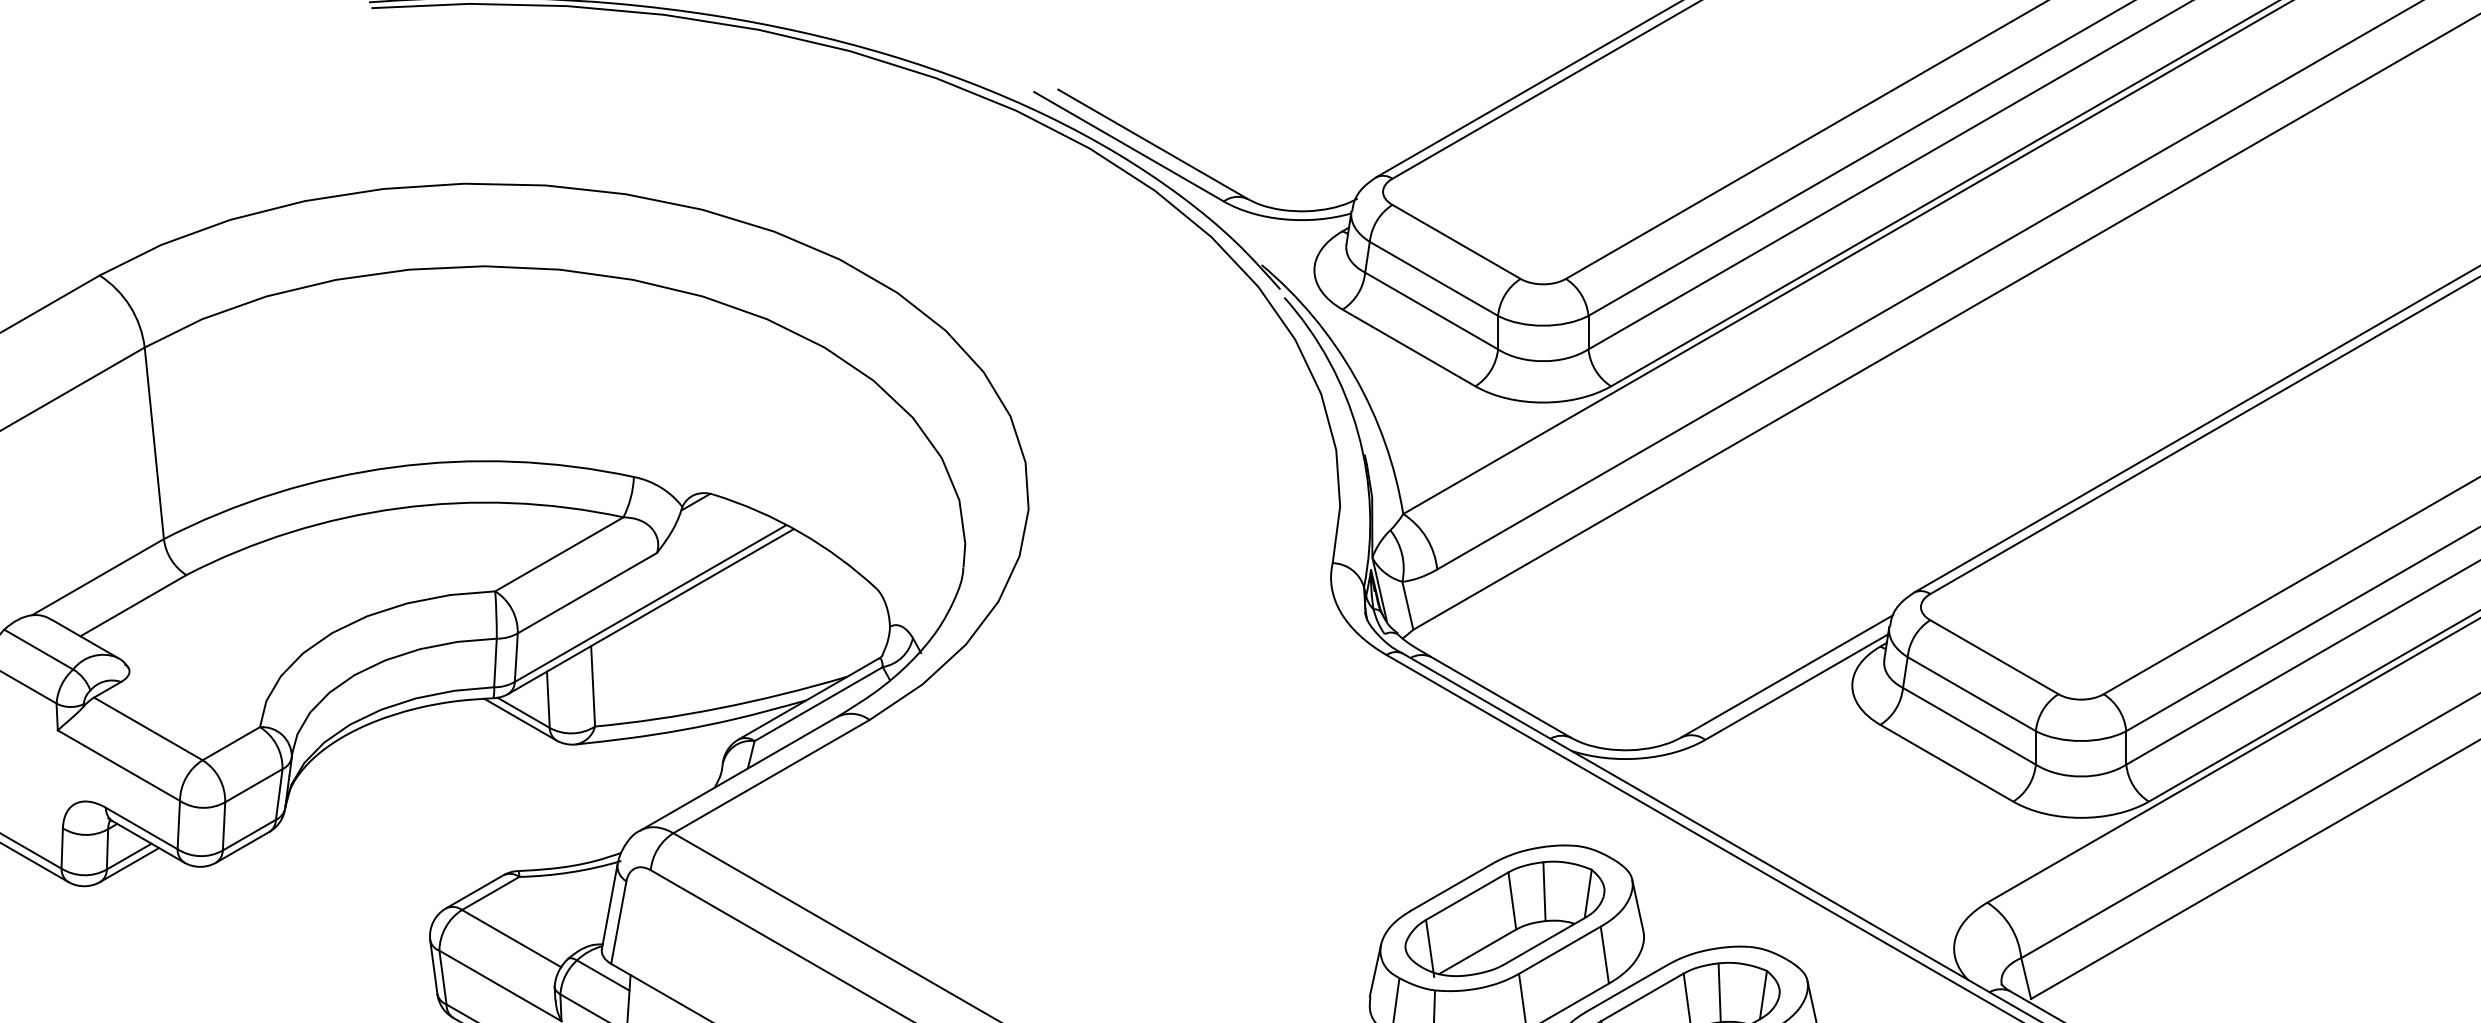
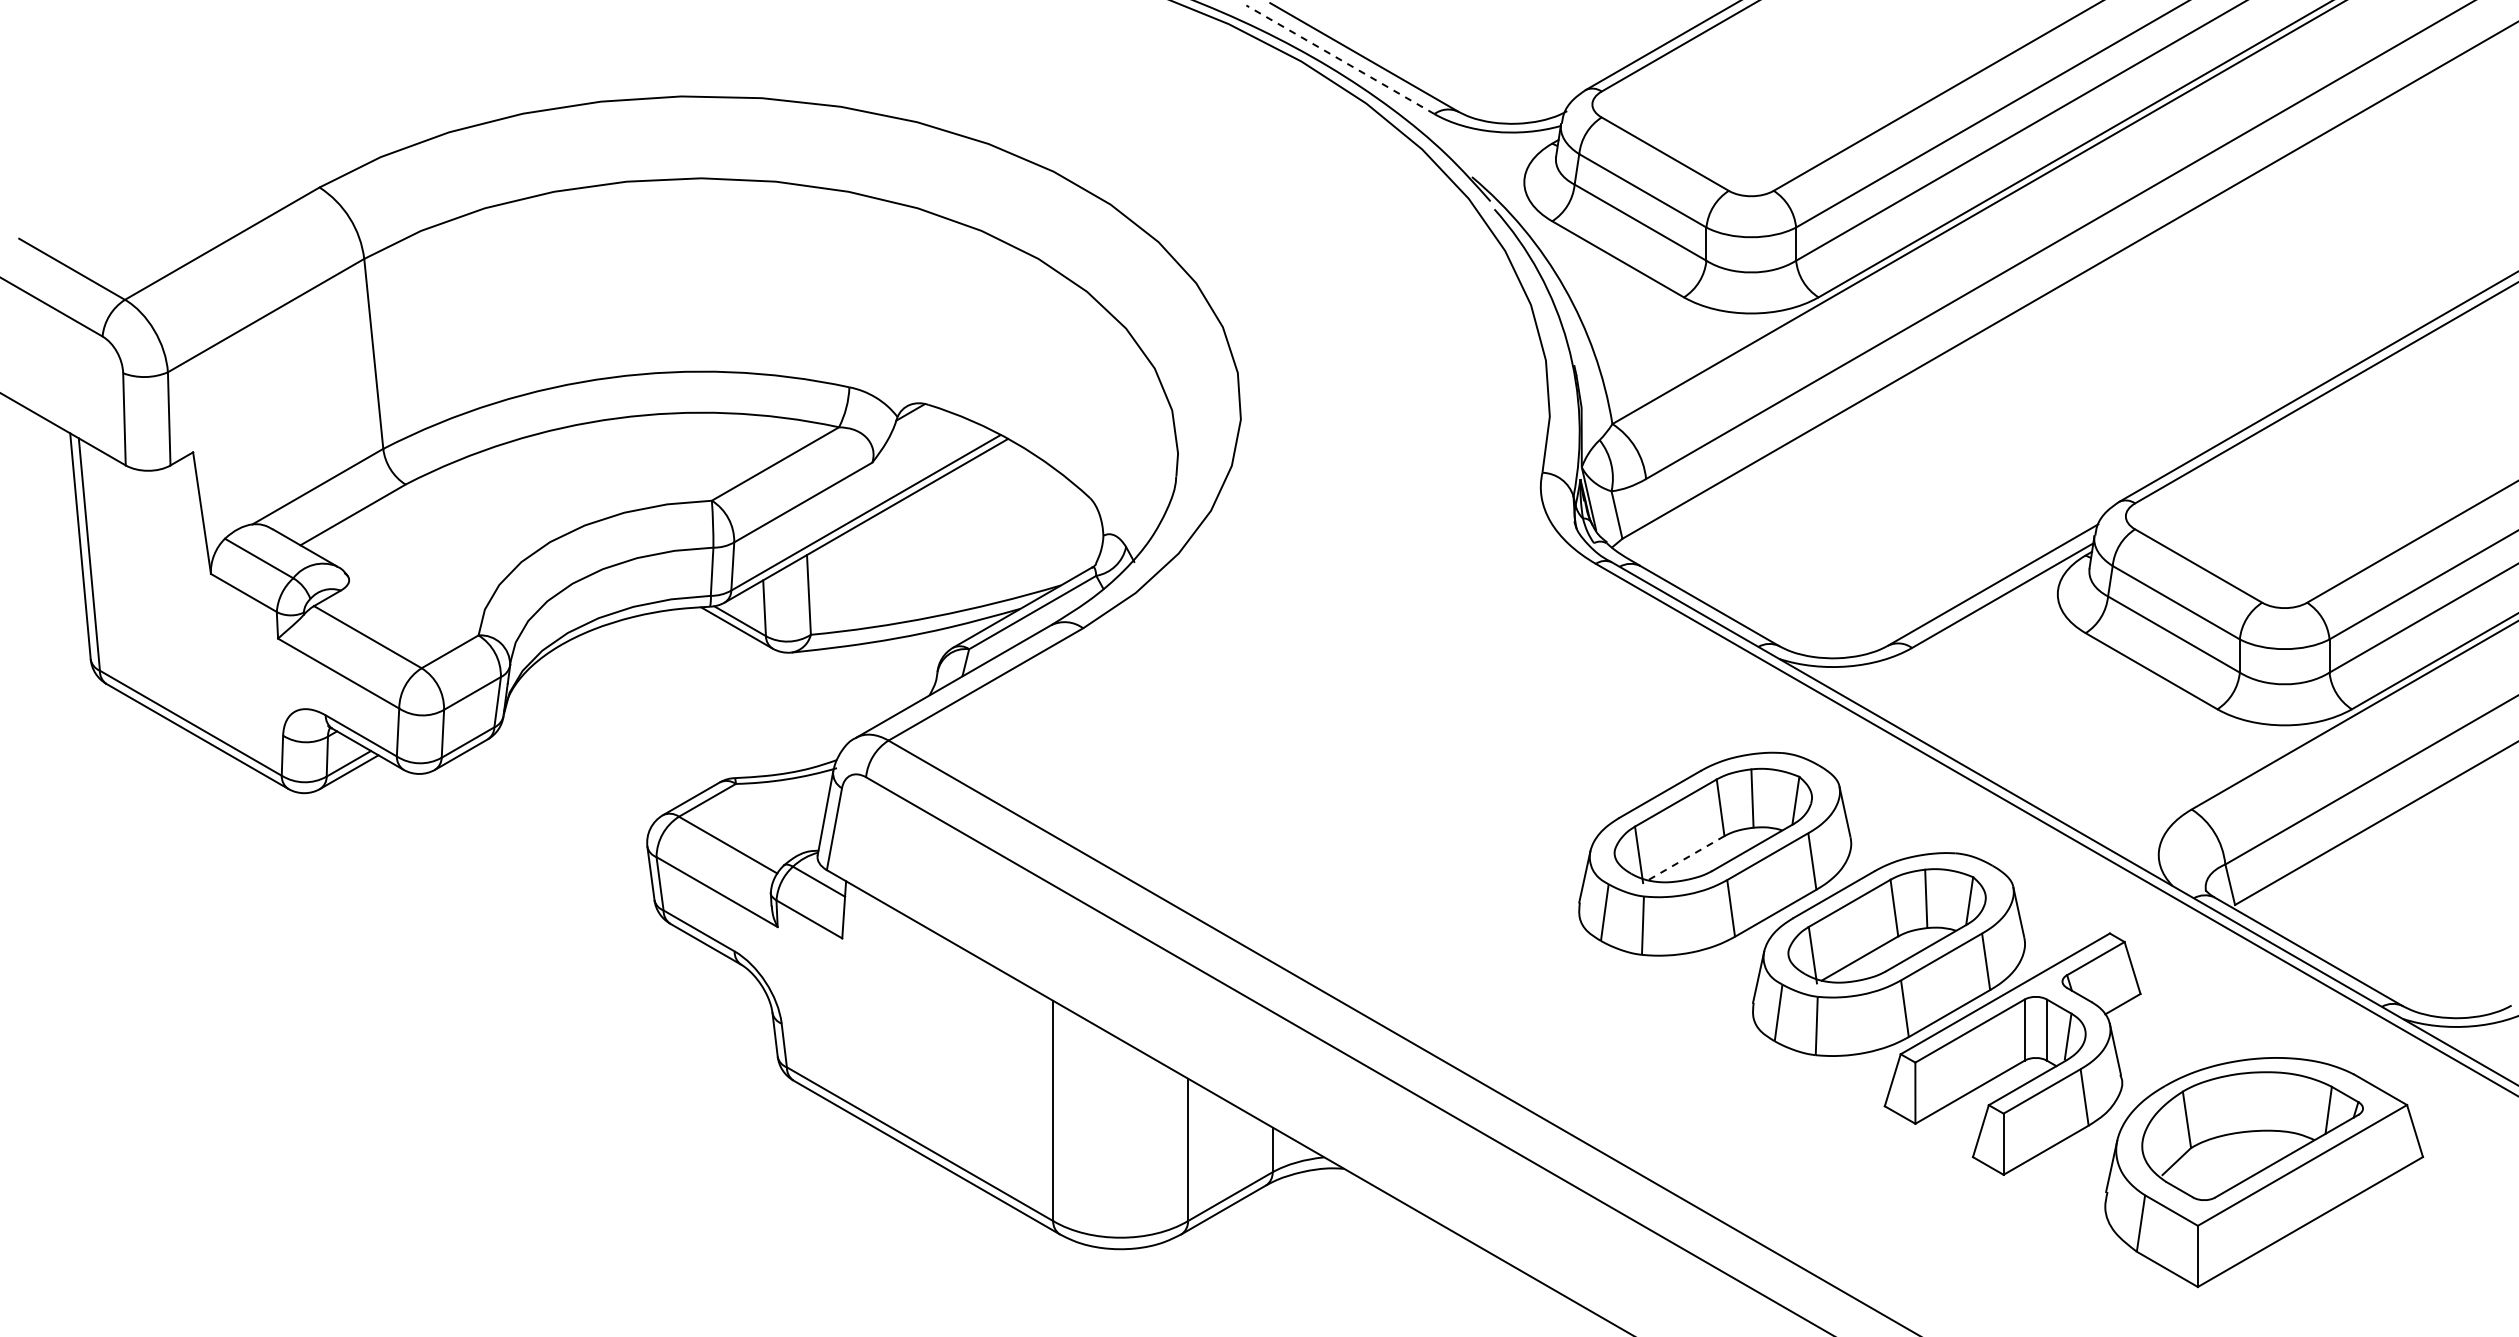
line: (1129, 146) -> (1340, 59), solid -> dashed
line: (1476, 952) -> (1685, 858), solid -> dashed

